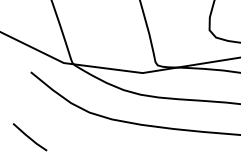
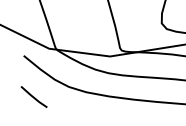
line: (29, 136) -> (33, 96), moved

